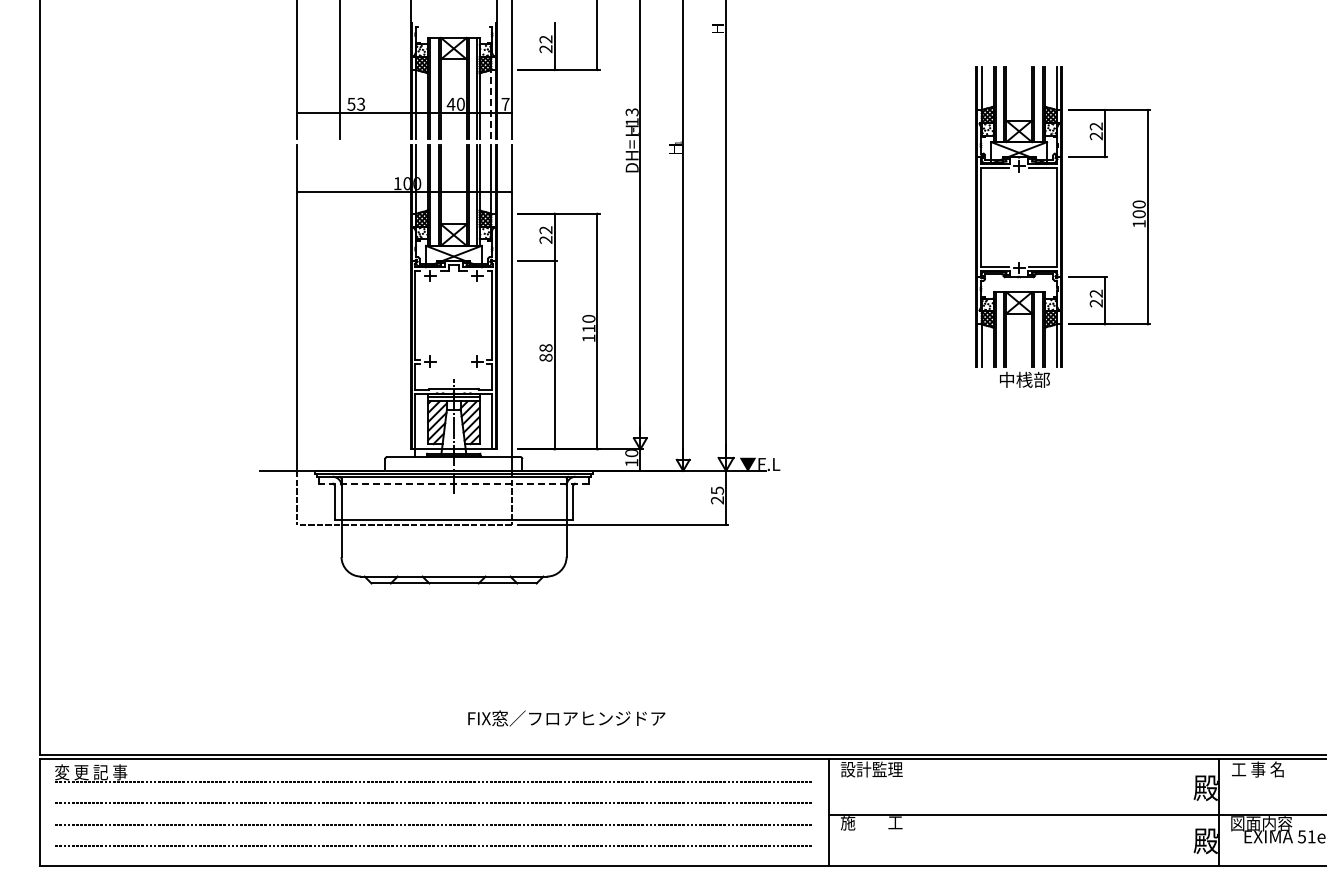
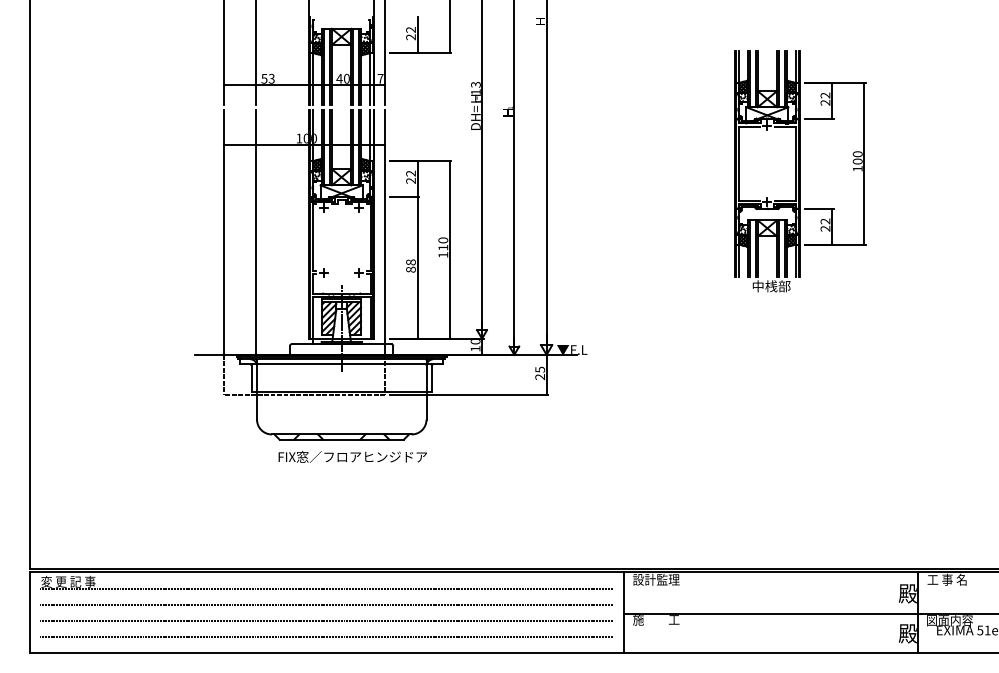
line: (491, 103) -> (369, 78), dashed -> solid
line: (340, 307) -> (256, 231), added
line: (453, 483) -> (341, 364), dashed -> solid
text: (566, 718) -> (352, 456), moved

